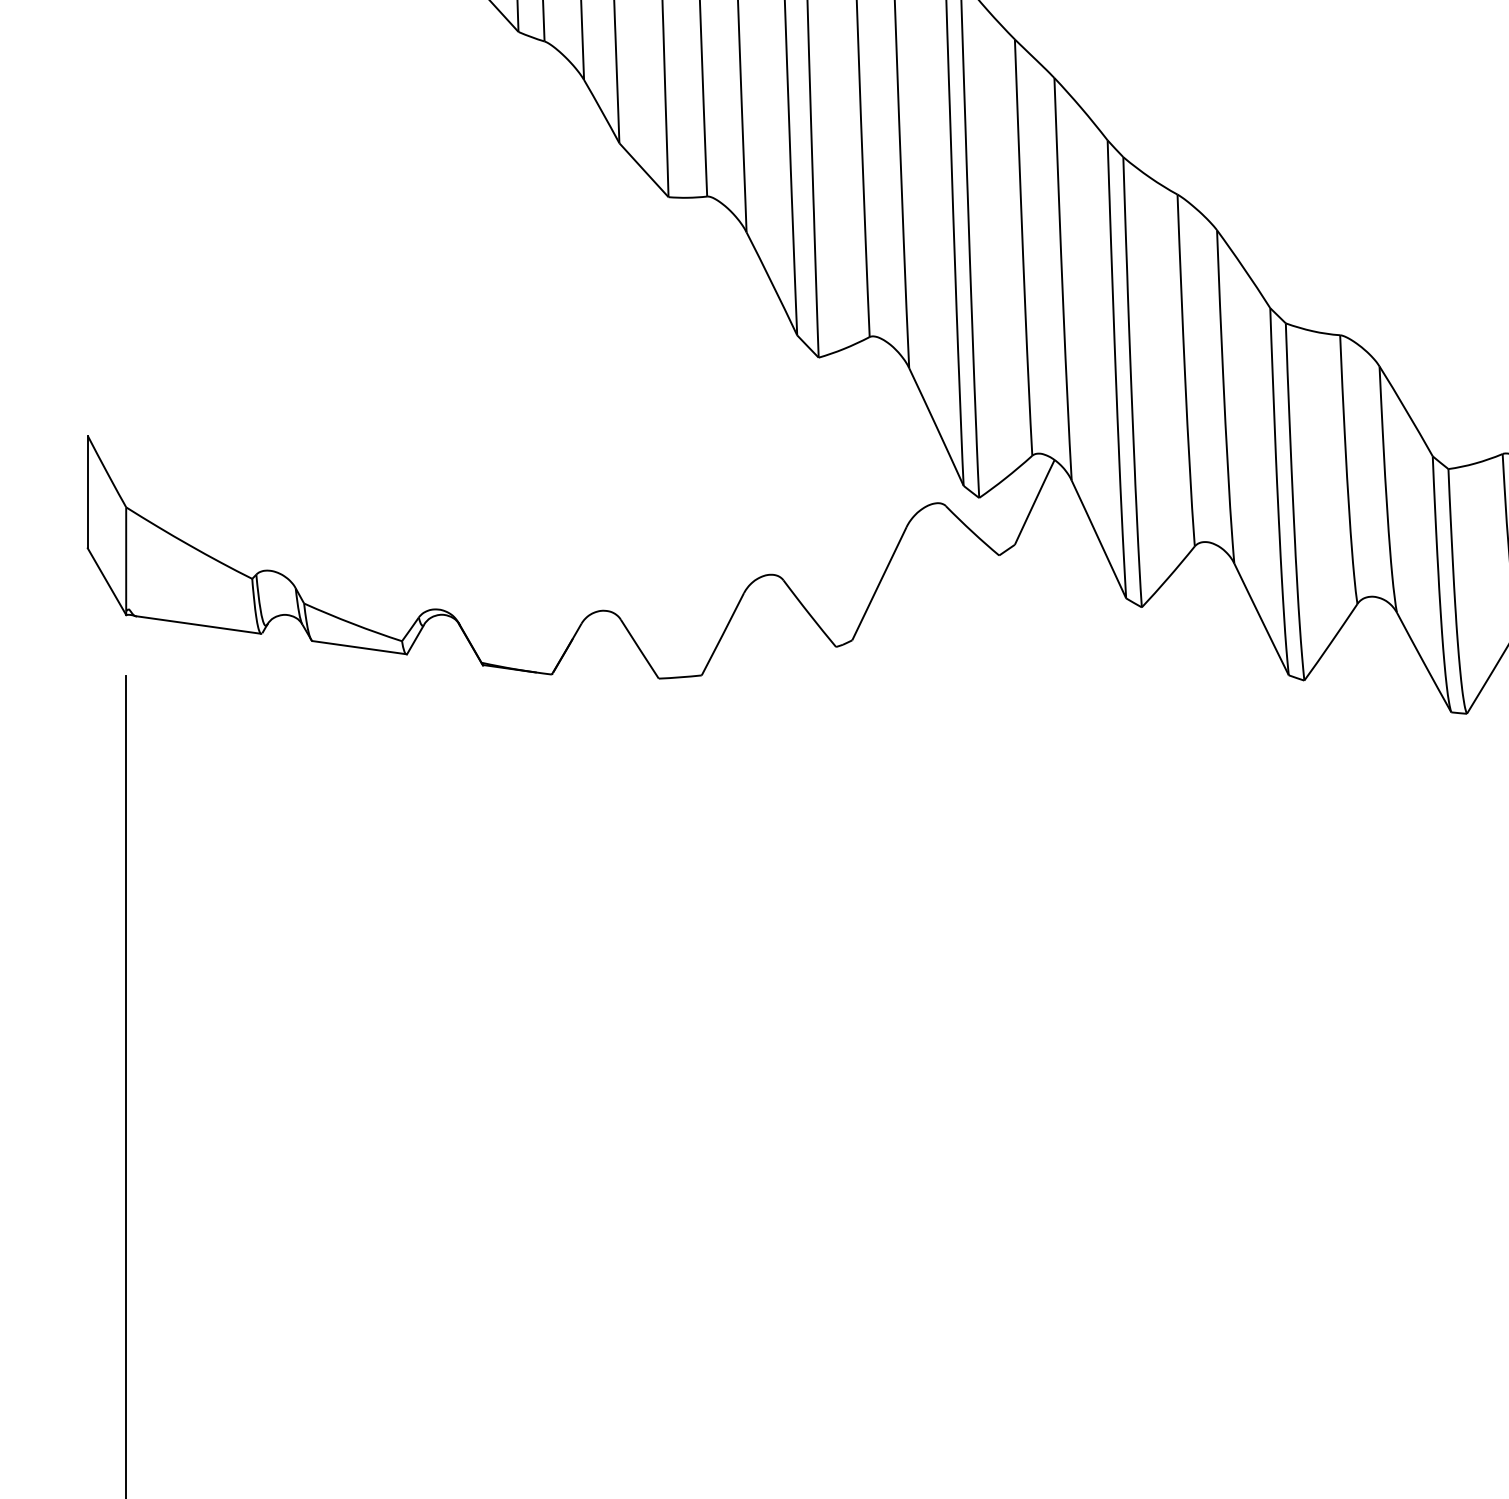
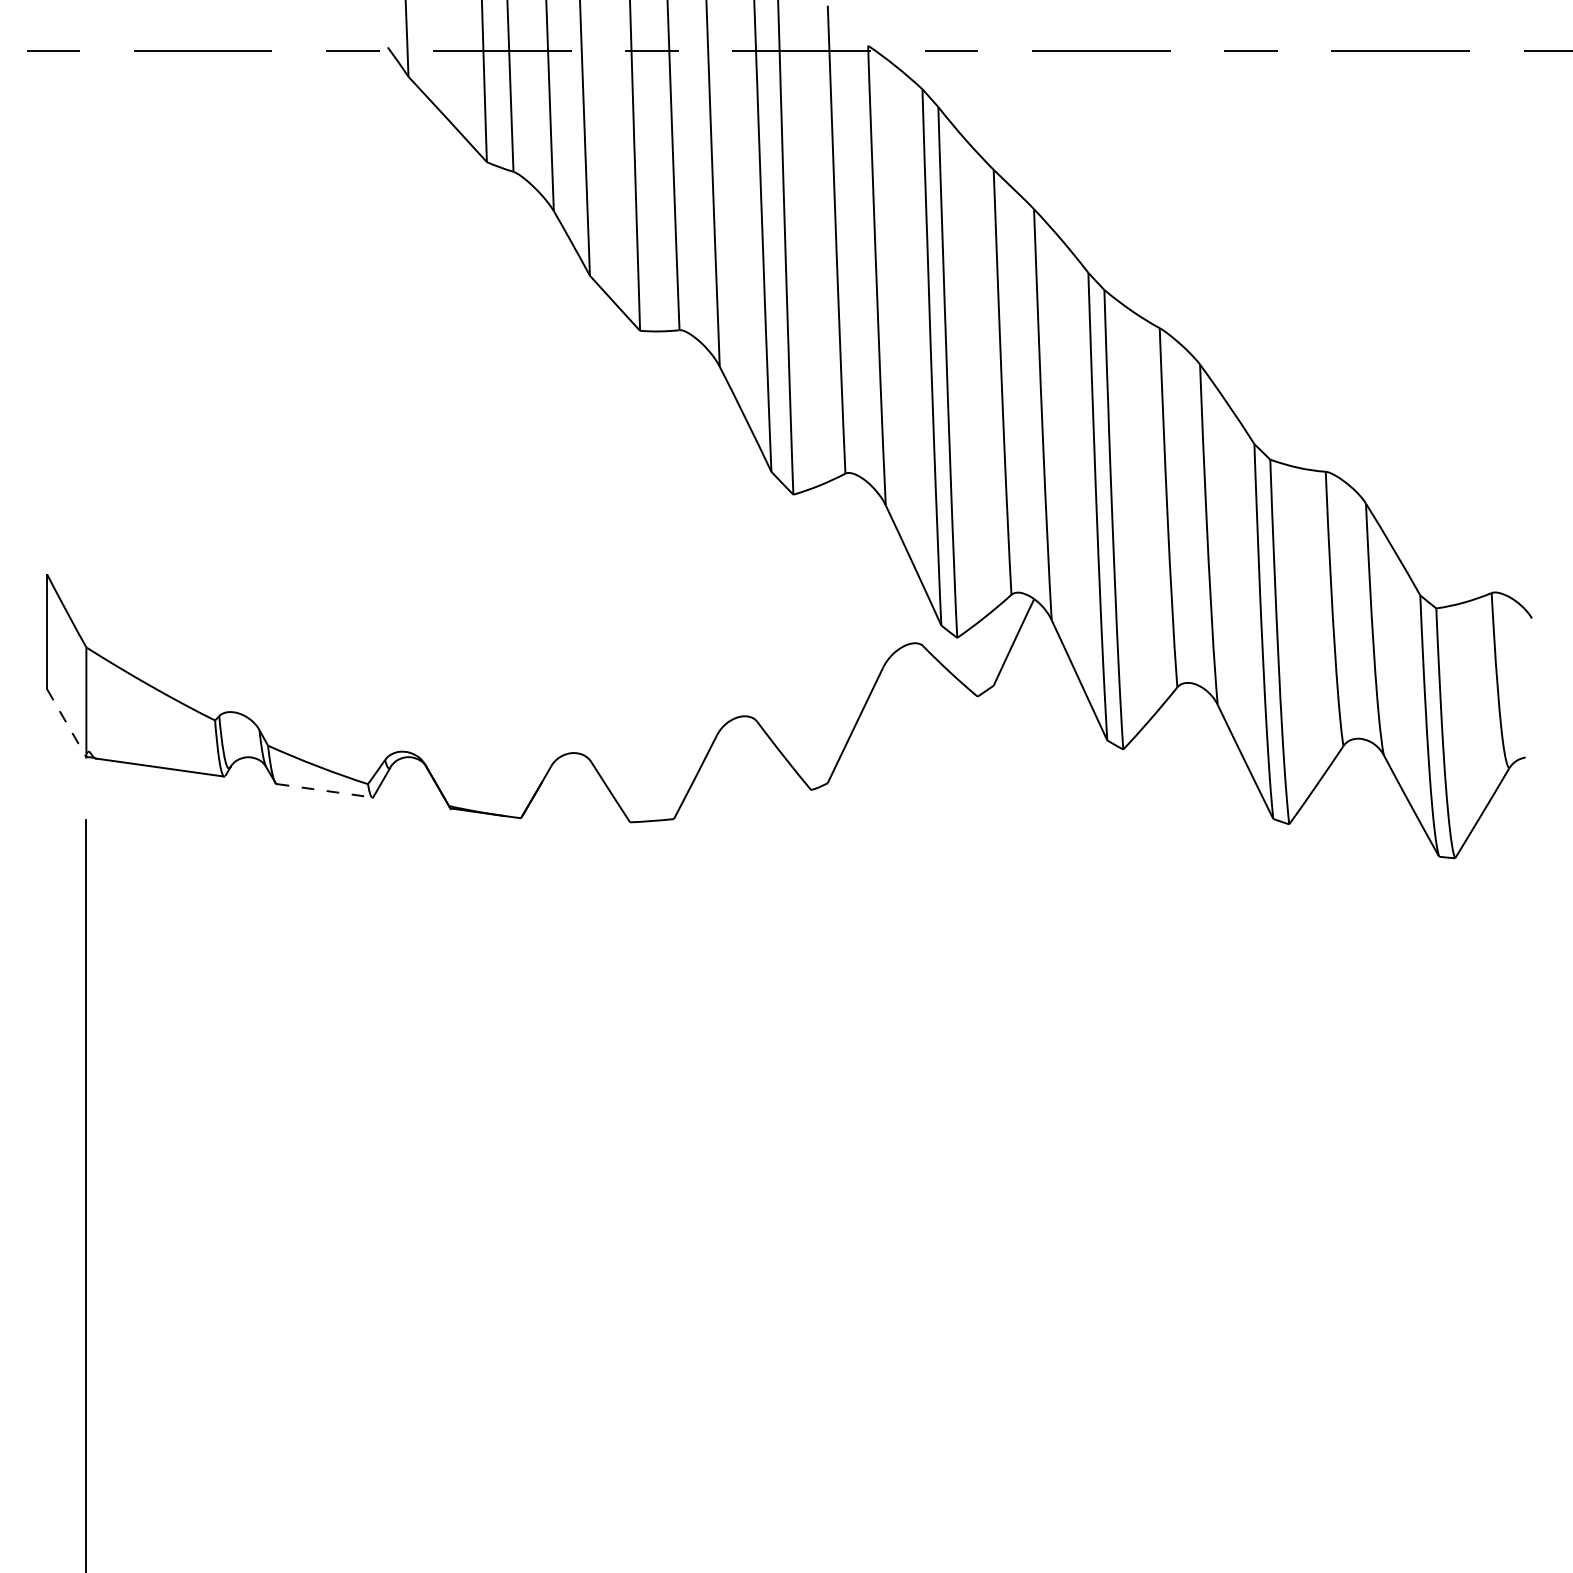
line: (107, 581) -> (67, 723), solid -> dashed
line: (359, 647) -> (324, 790), solid -> dashed

